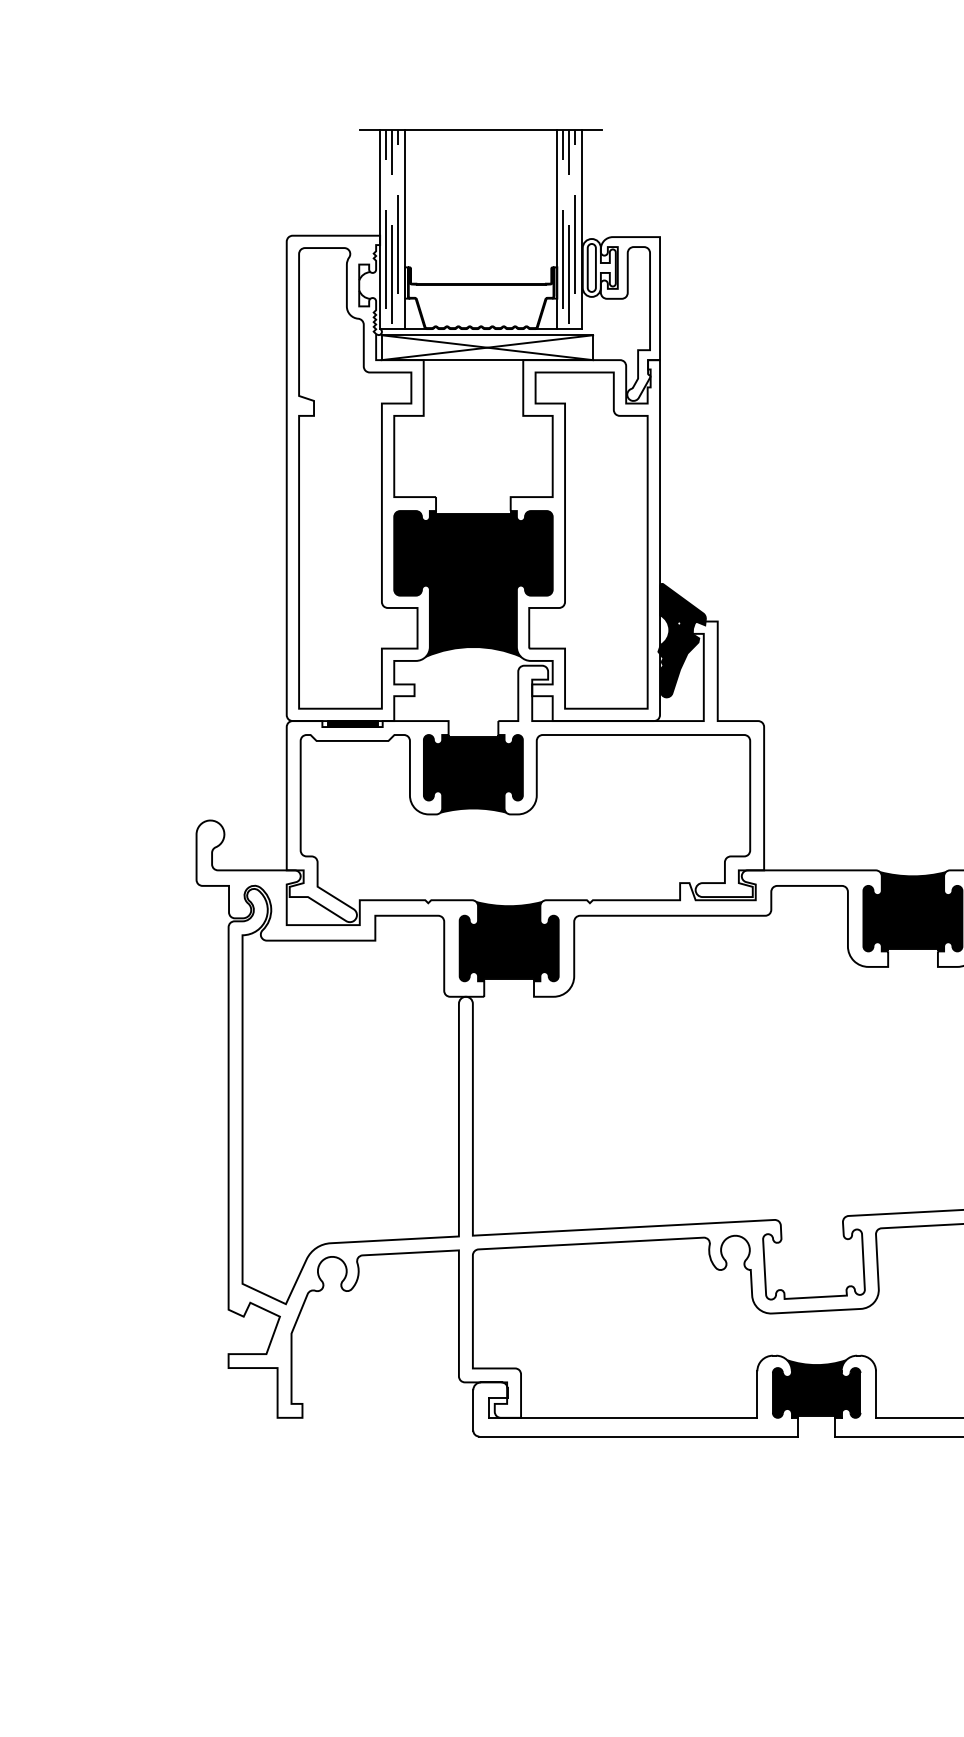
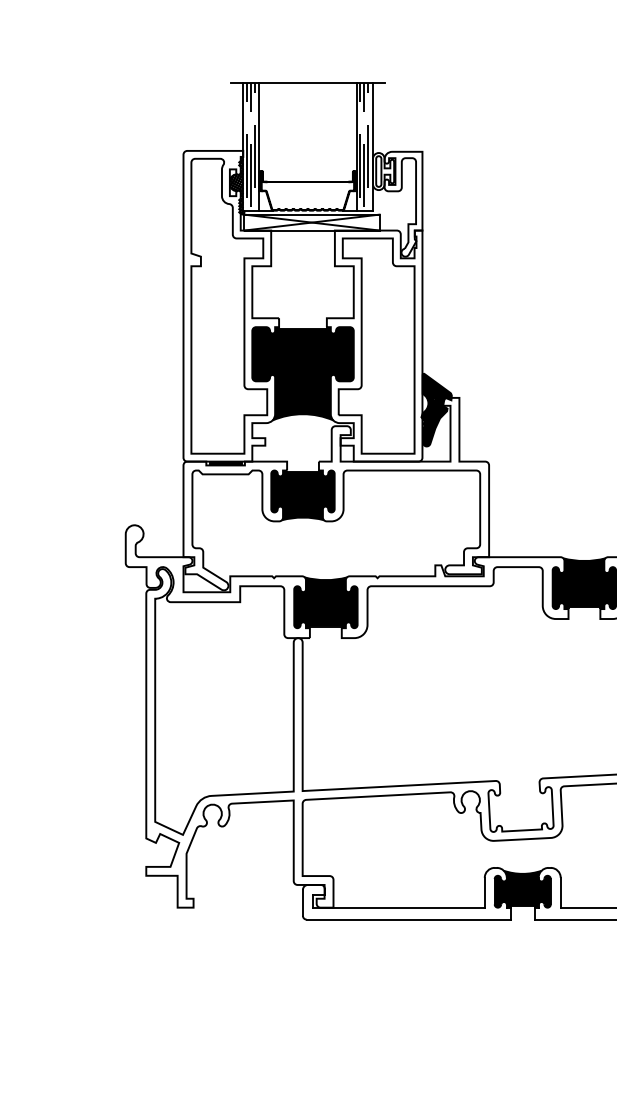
hatch: (369, 289) -> (236, 185), added

